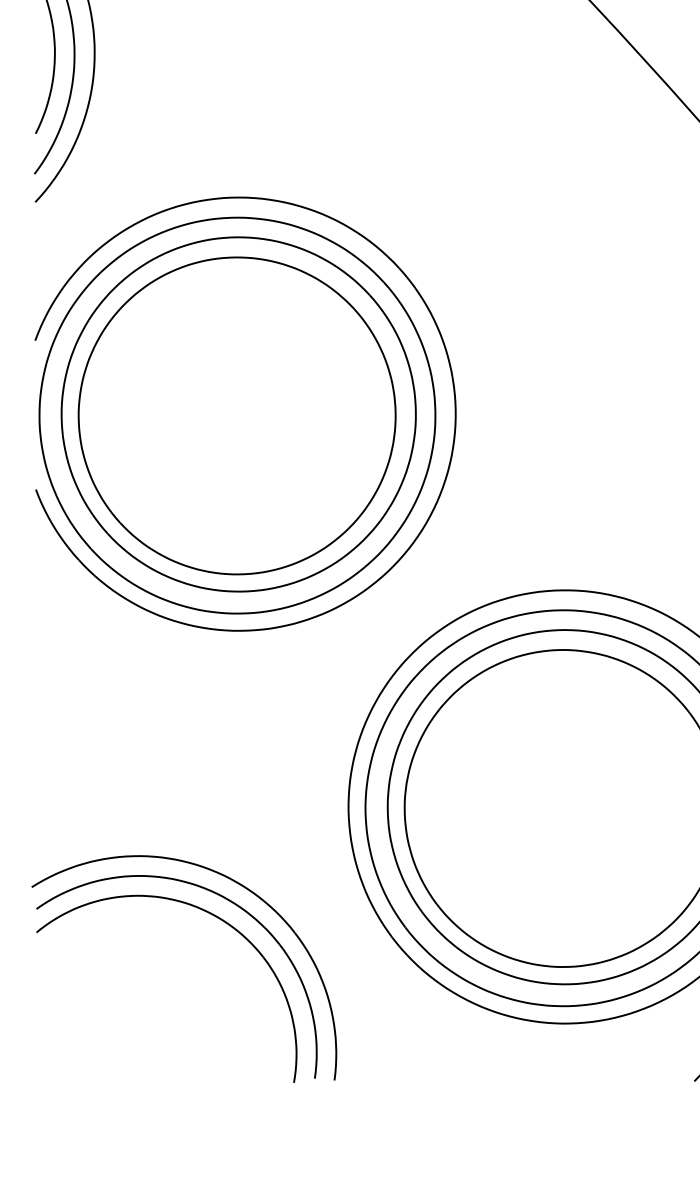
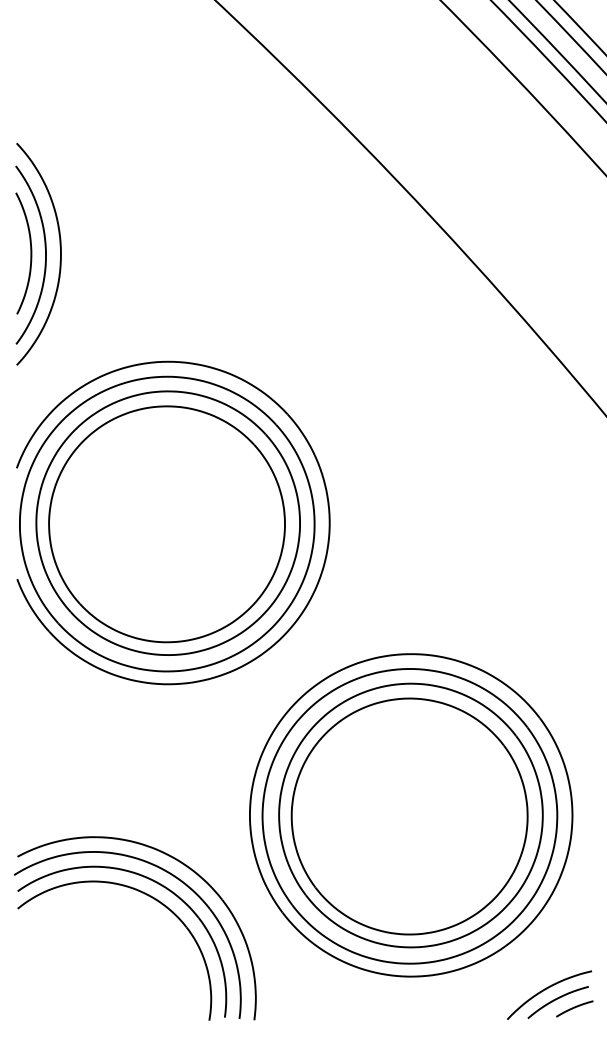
part: (255, 871) -> (180, 863), added

